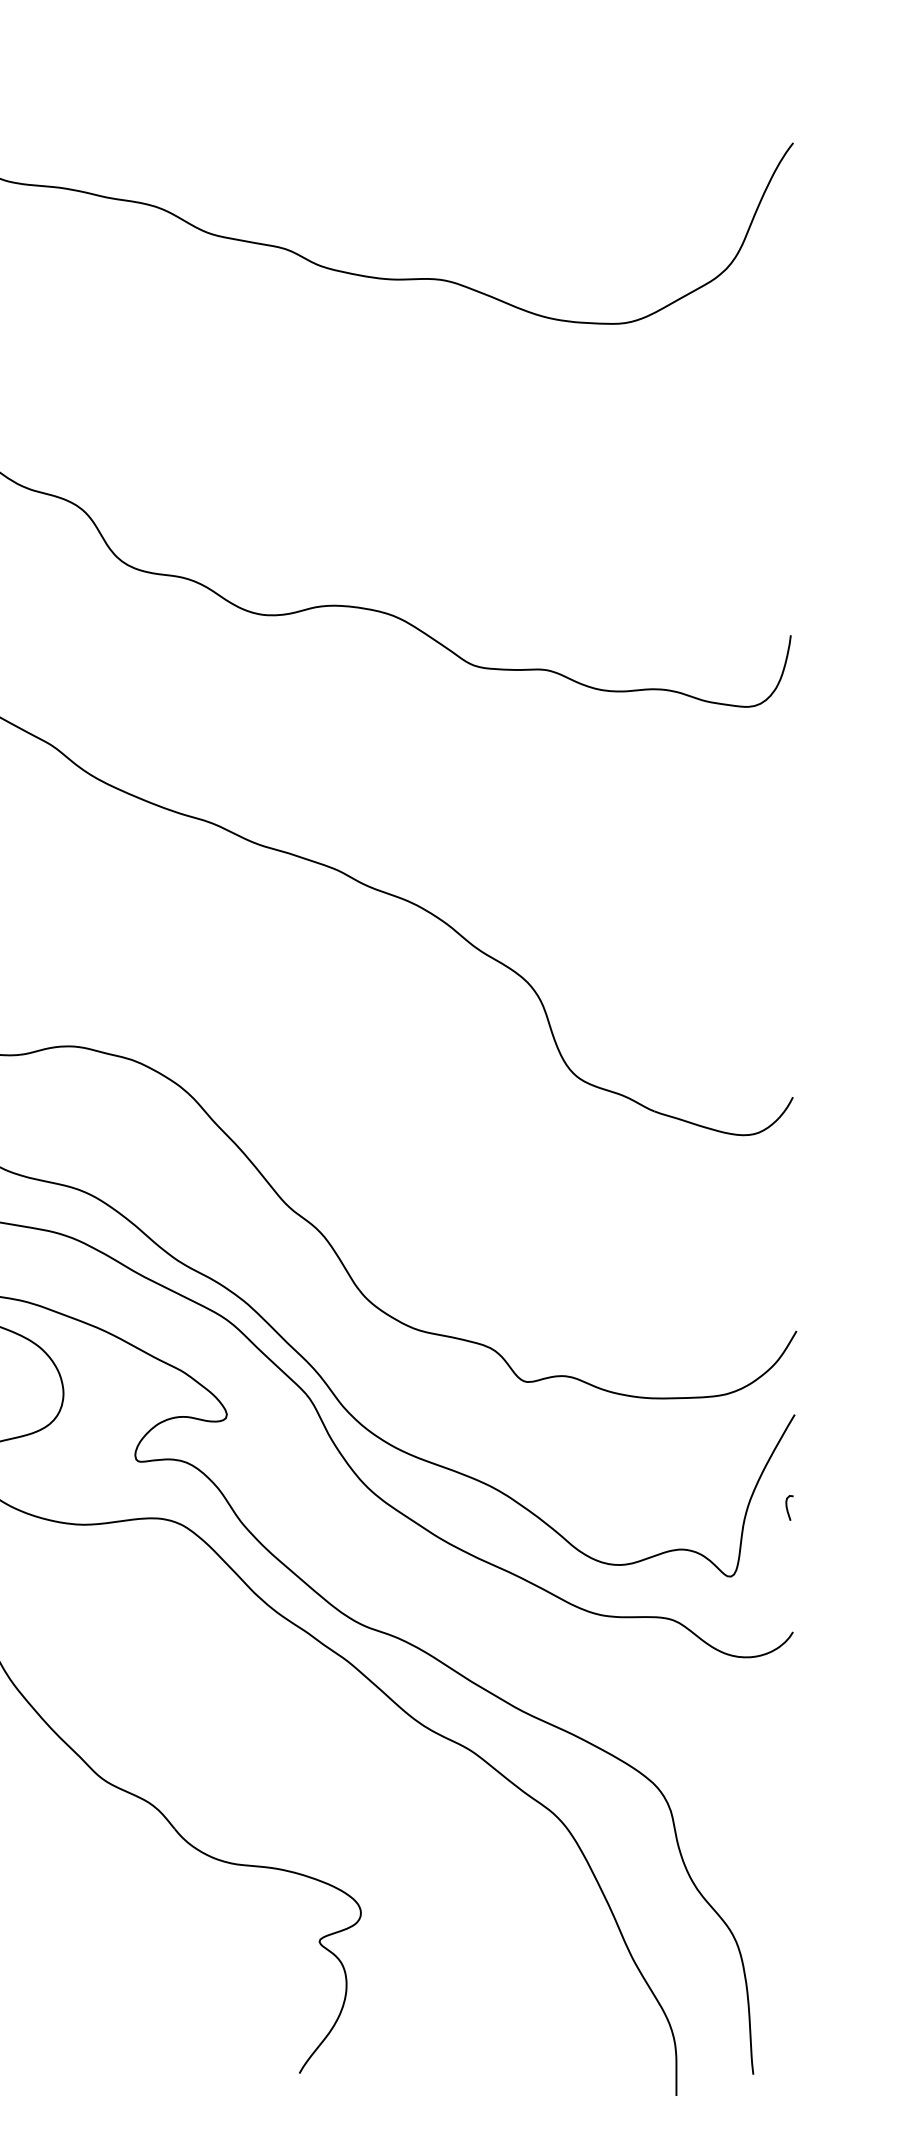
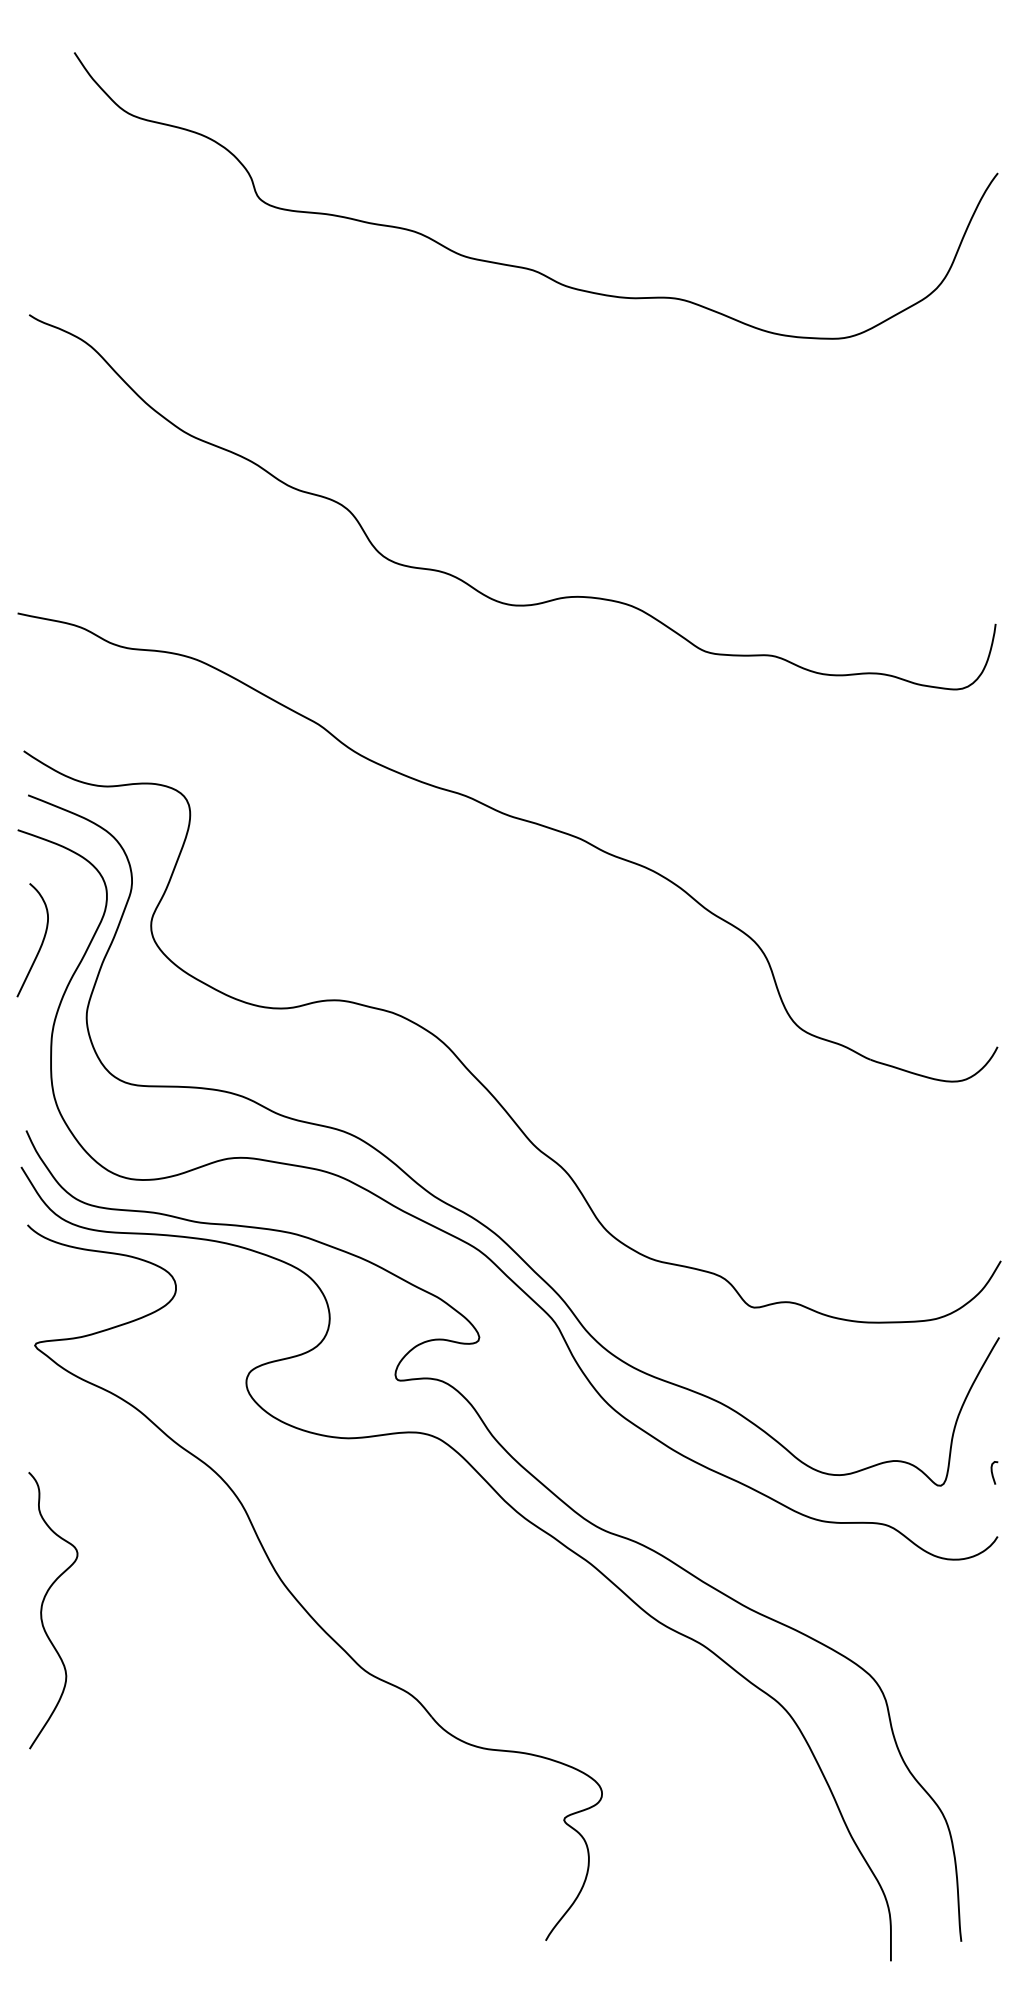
curve: (788, 1508) -> (993, 1473), moved

